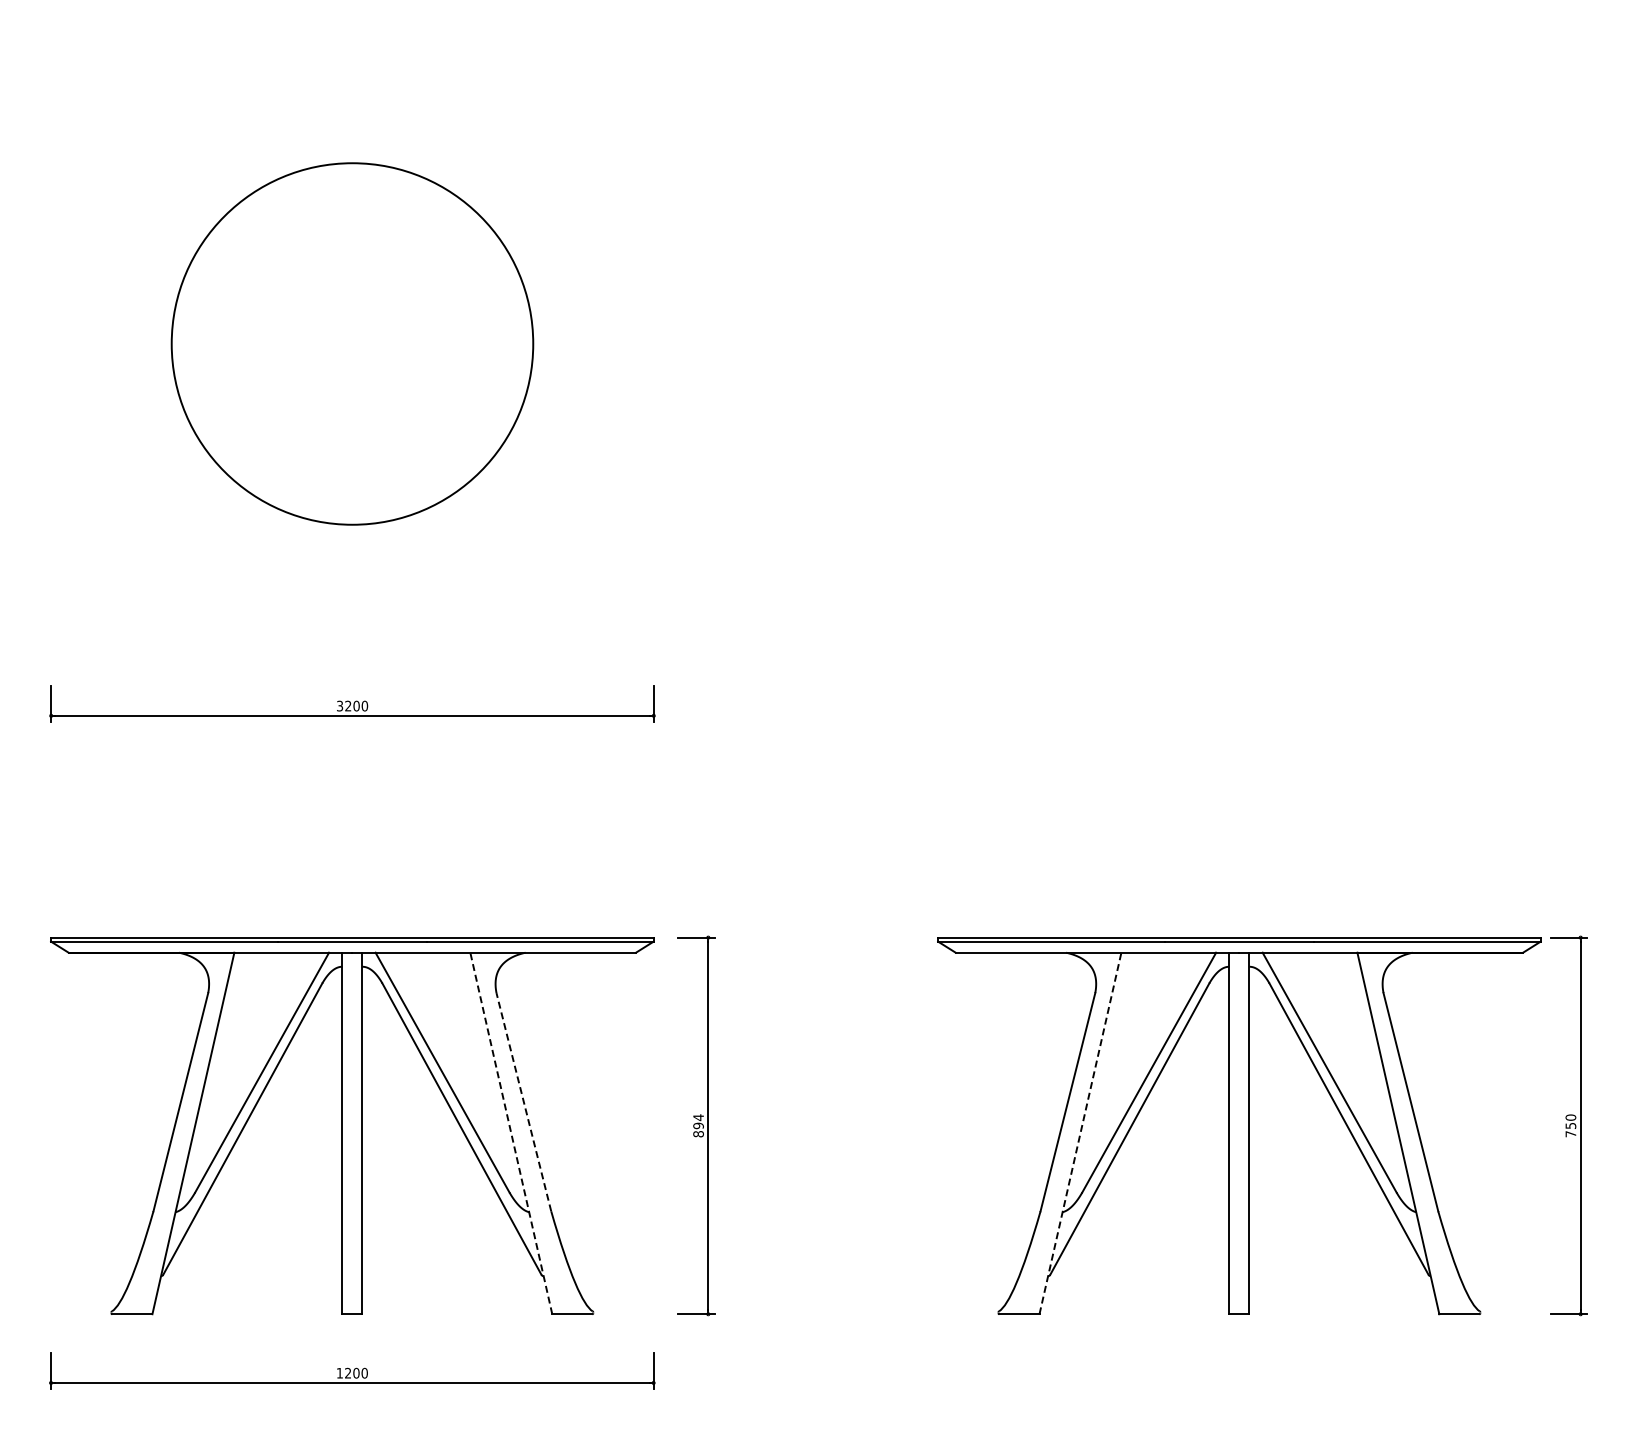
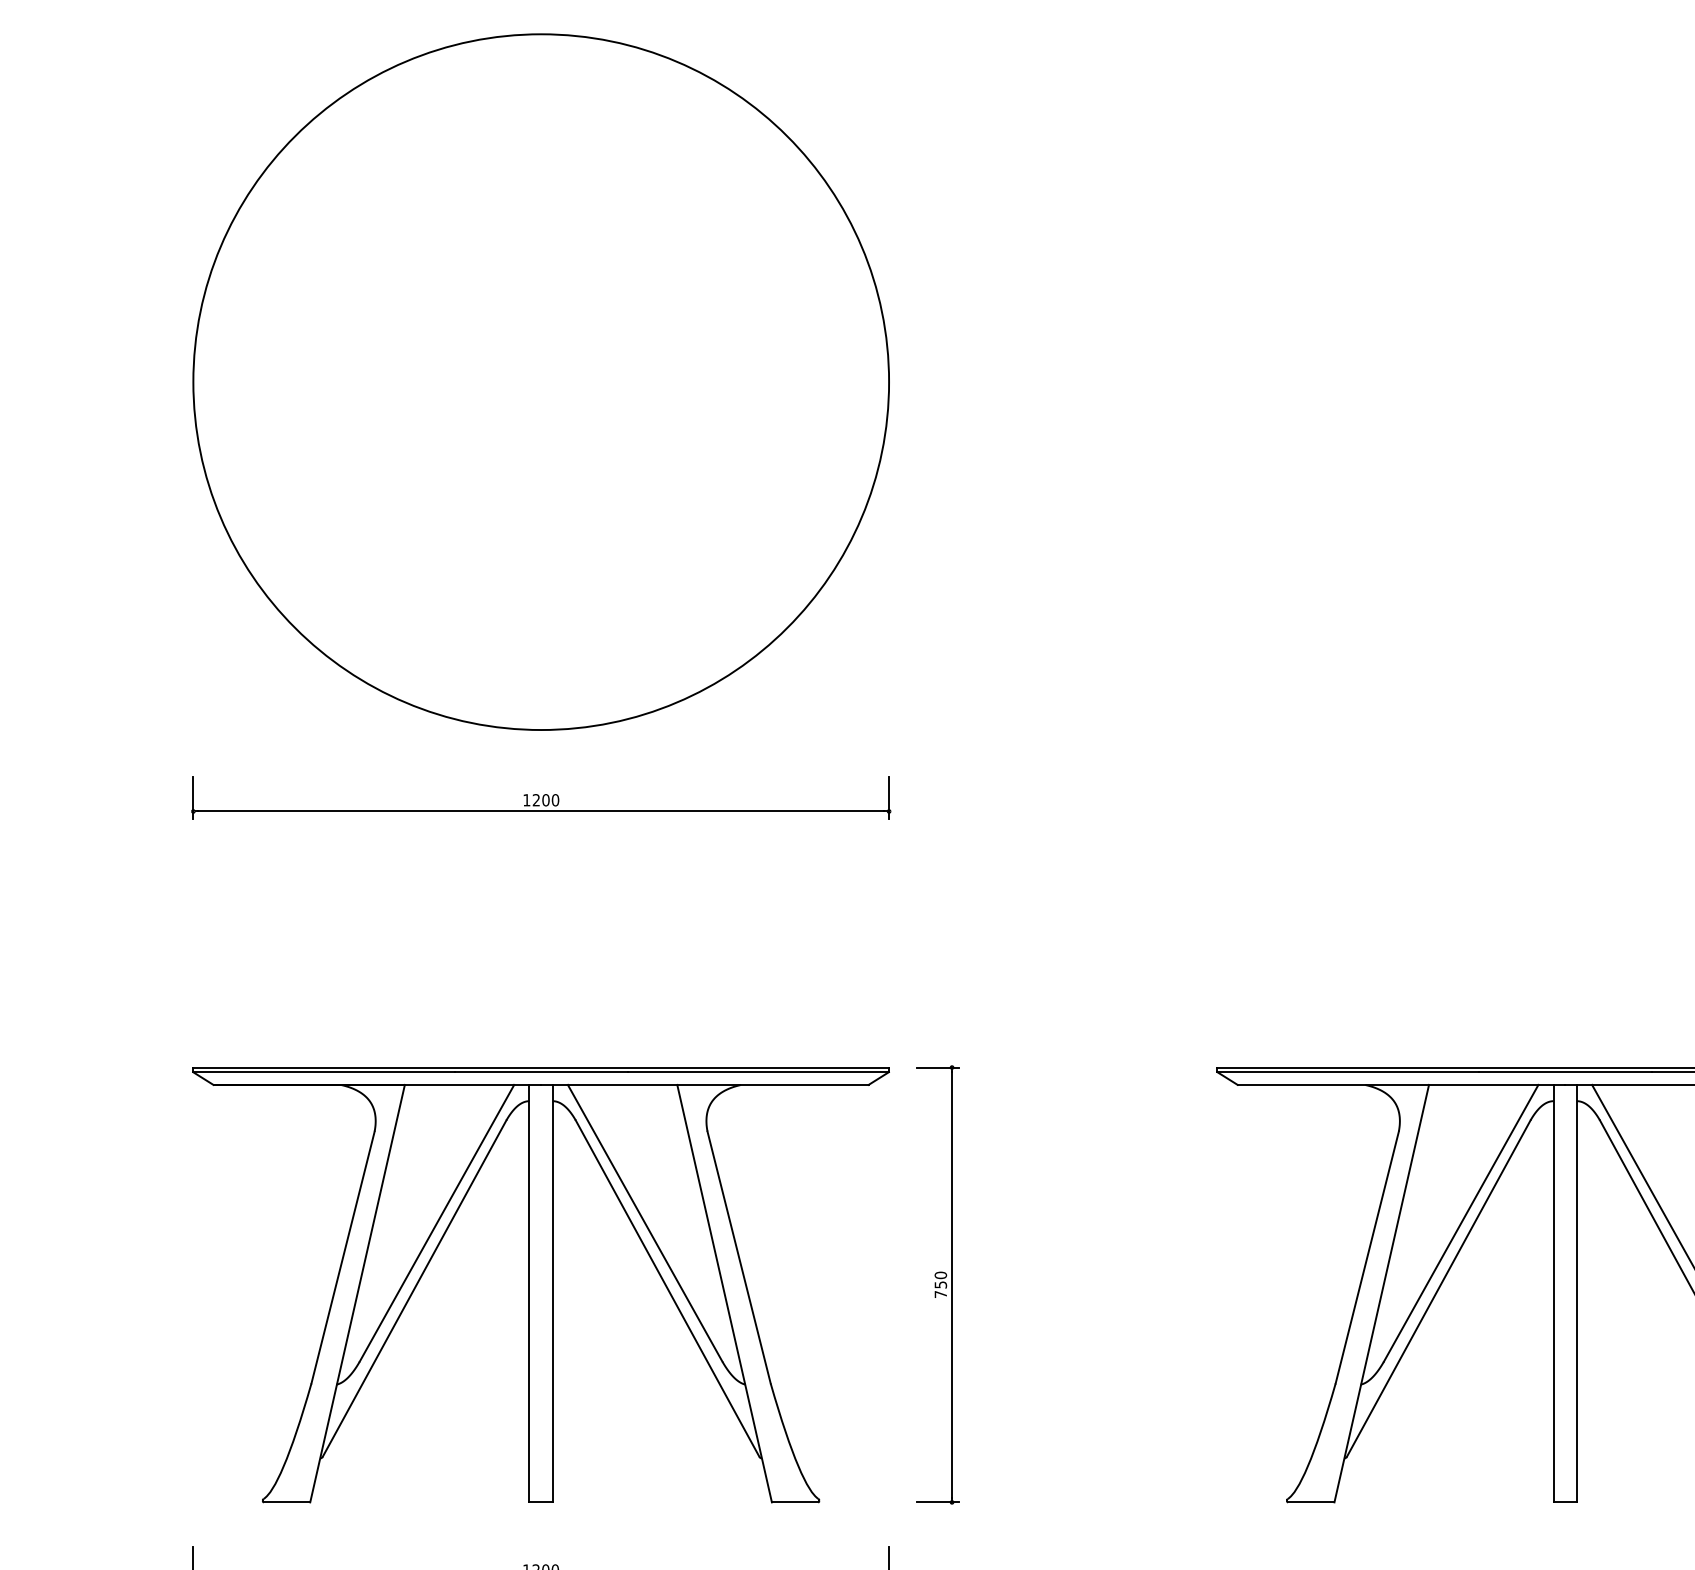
circle: (352, 343) -> (541, 381), size x1.67
text: (340, 705) -> (527, 799), 3200 -> 1200
line: (523, 1101) -> (738, 1256), dashed -> solid
text: (698, 1125) -> (940, 1284), 894 -> 750
line: (511, 1132) -> (724, 1292), dashed -> solid
line: (1080, 1132) -> (1381, 1292), dashed -> solid

